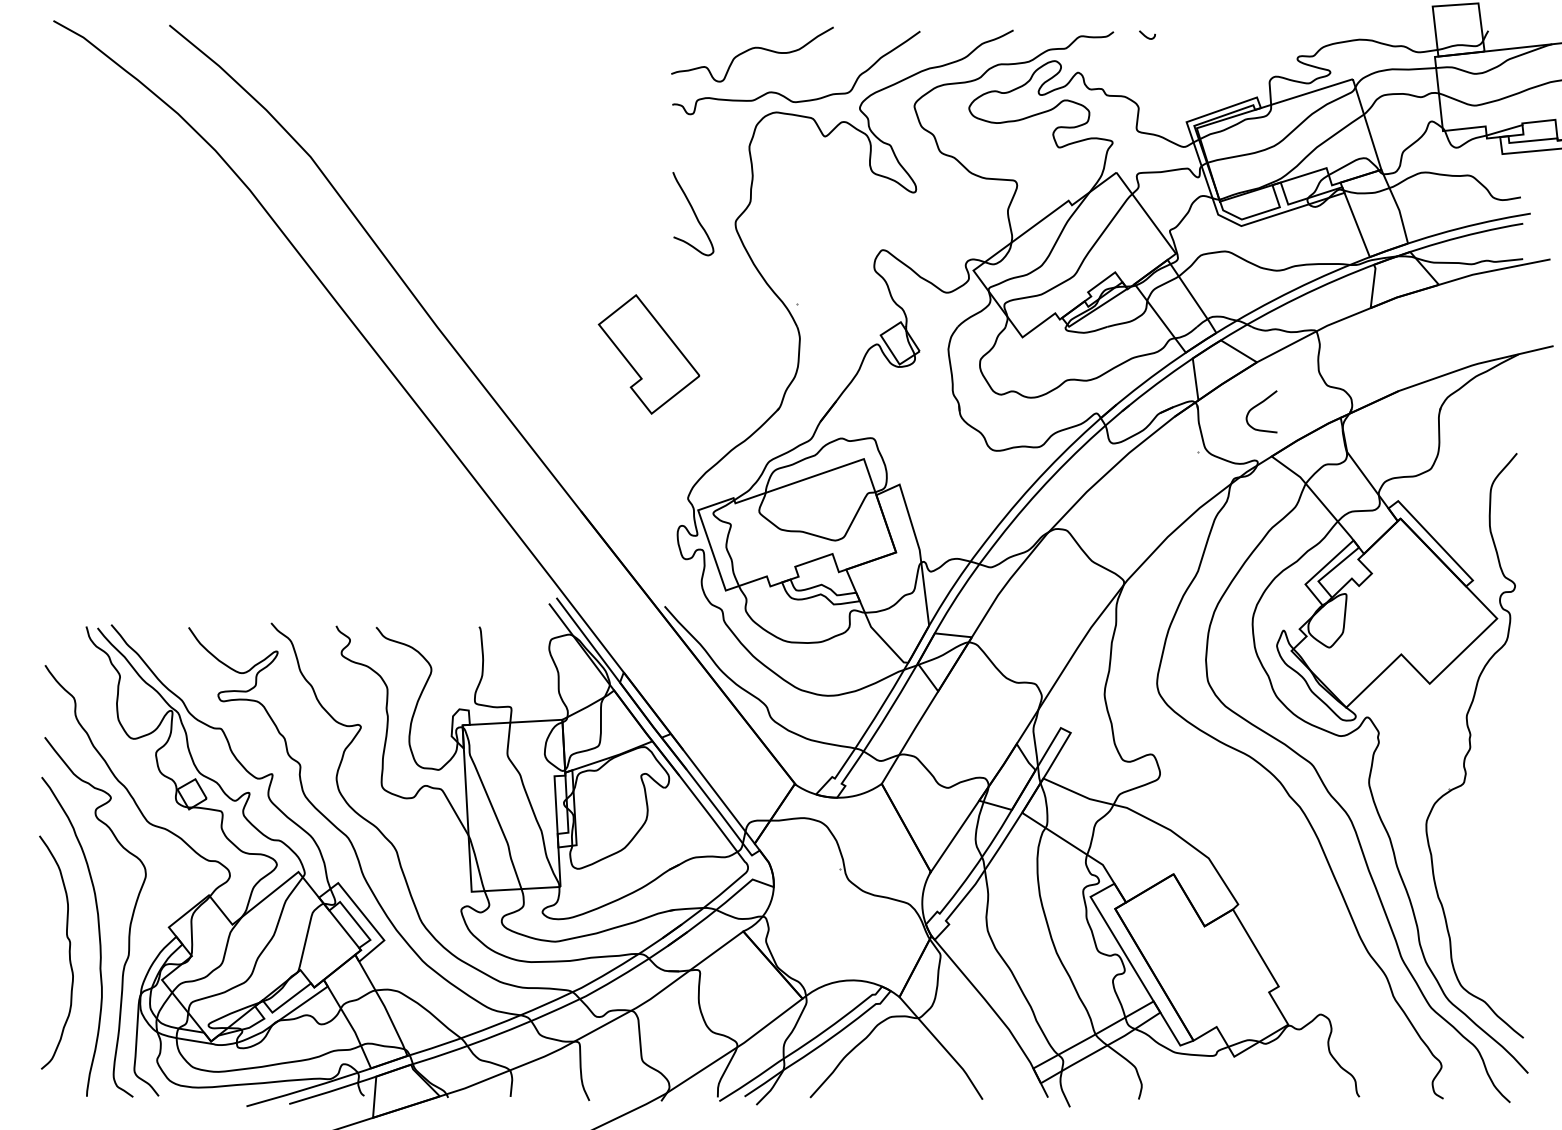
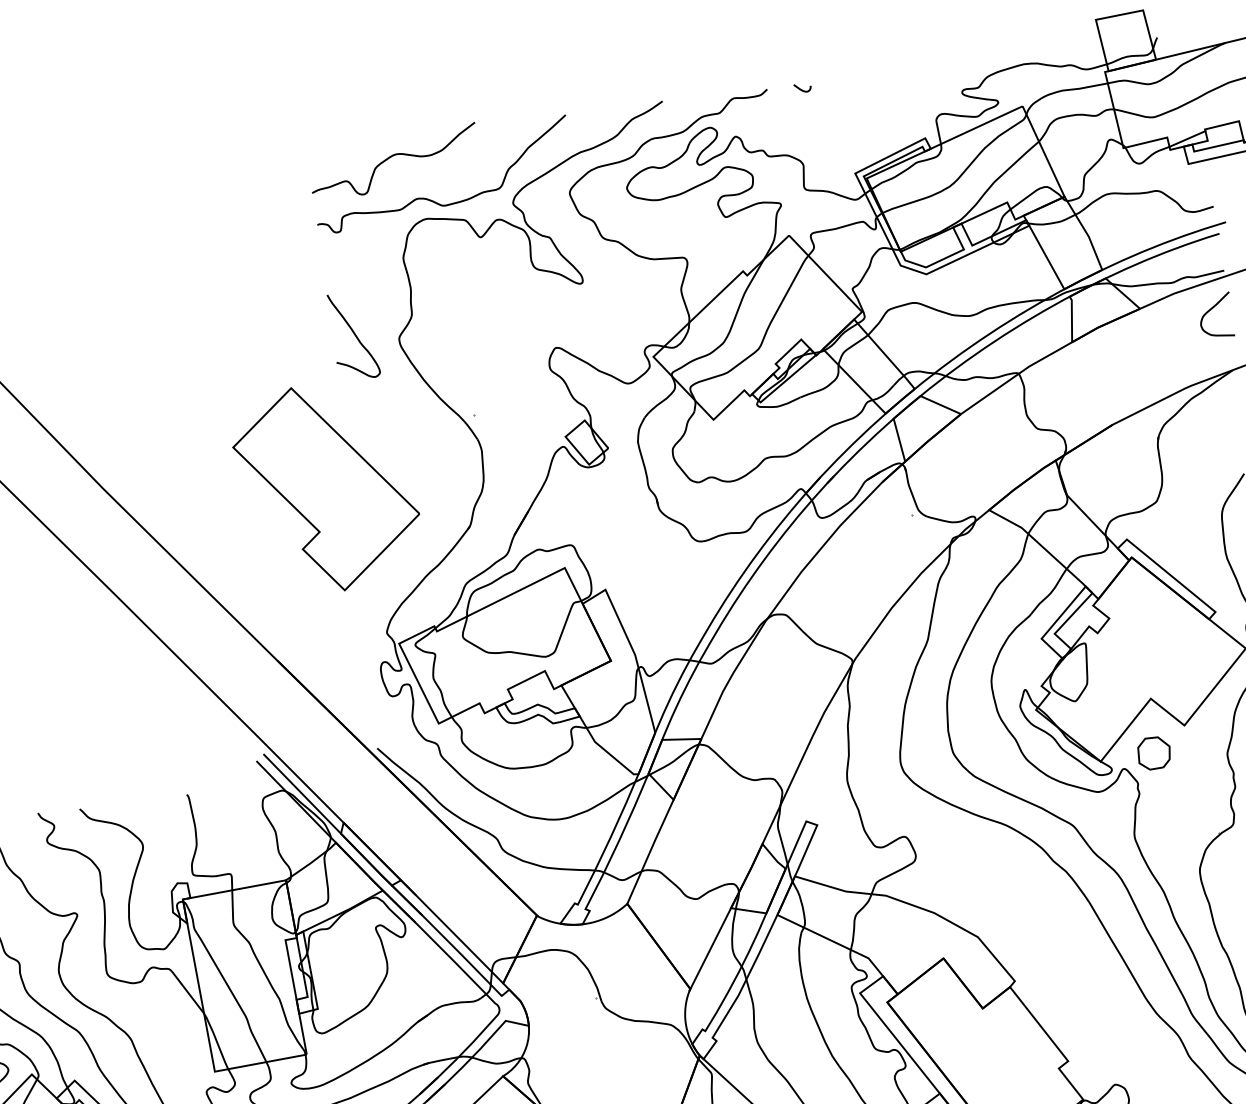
part: (648, 354) -> (326, 488), size x1.67
curve: (1257, 406) -> (1210, 310), moved
part: (1397, 706) -> (1153, 753), added

